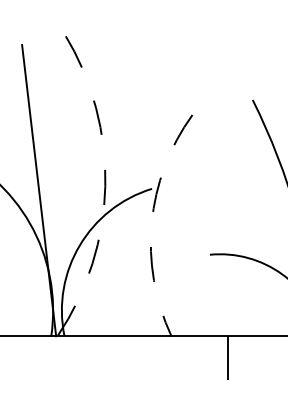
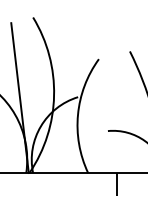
arc: (106, 185) -> (54, 95), dashed -> solid
arc: (152, 222) -> (78, 114), dashed -> solid

